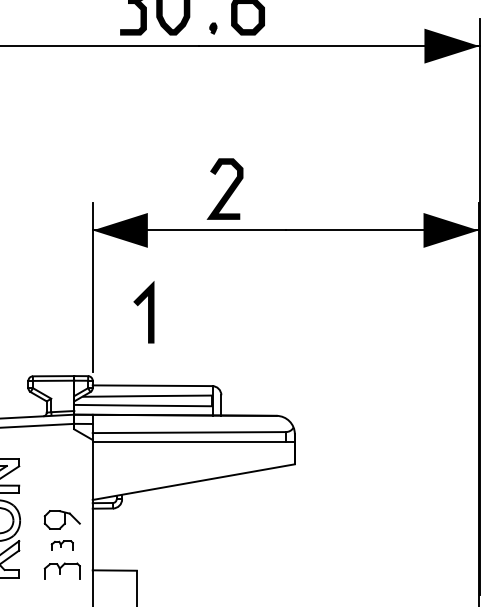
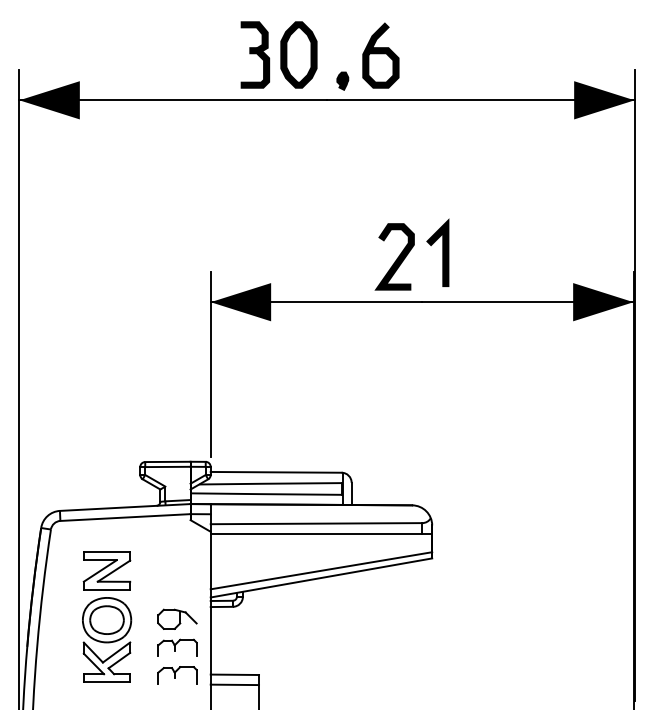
part: (213, 28) -> (342, 80), size x1.43
curve: (226, 190) -> (396, 258), moved
line: (148, 311) -> (442, 252), moved
line: (193, 475) -> (321, 570), added
part: (62, 545) -> (177, 647), size x1.67
line: (114, 579) -> (234, 684), added

